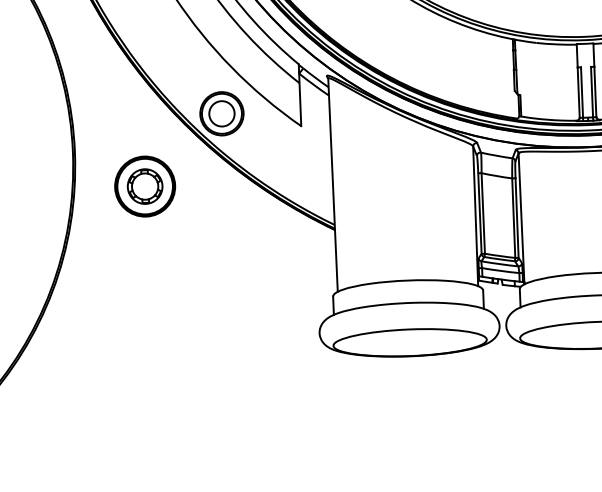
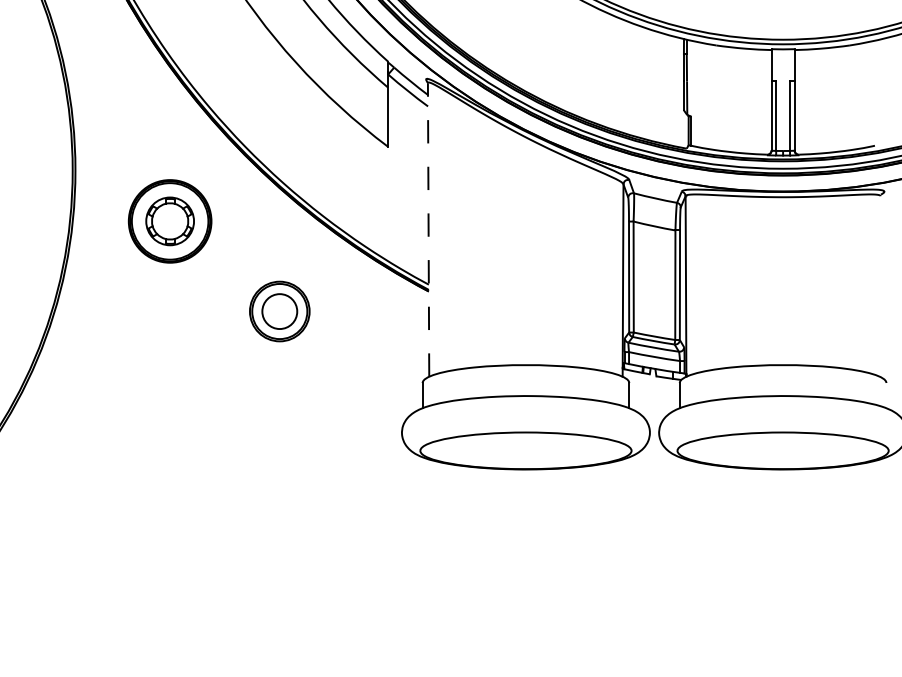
part: (221, 113) -> (279, 311), moved
line: (332, 184) -> (428, 229), solid -> dashed

